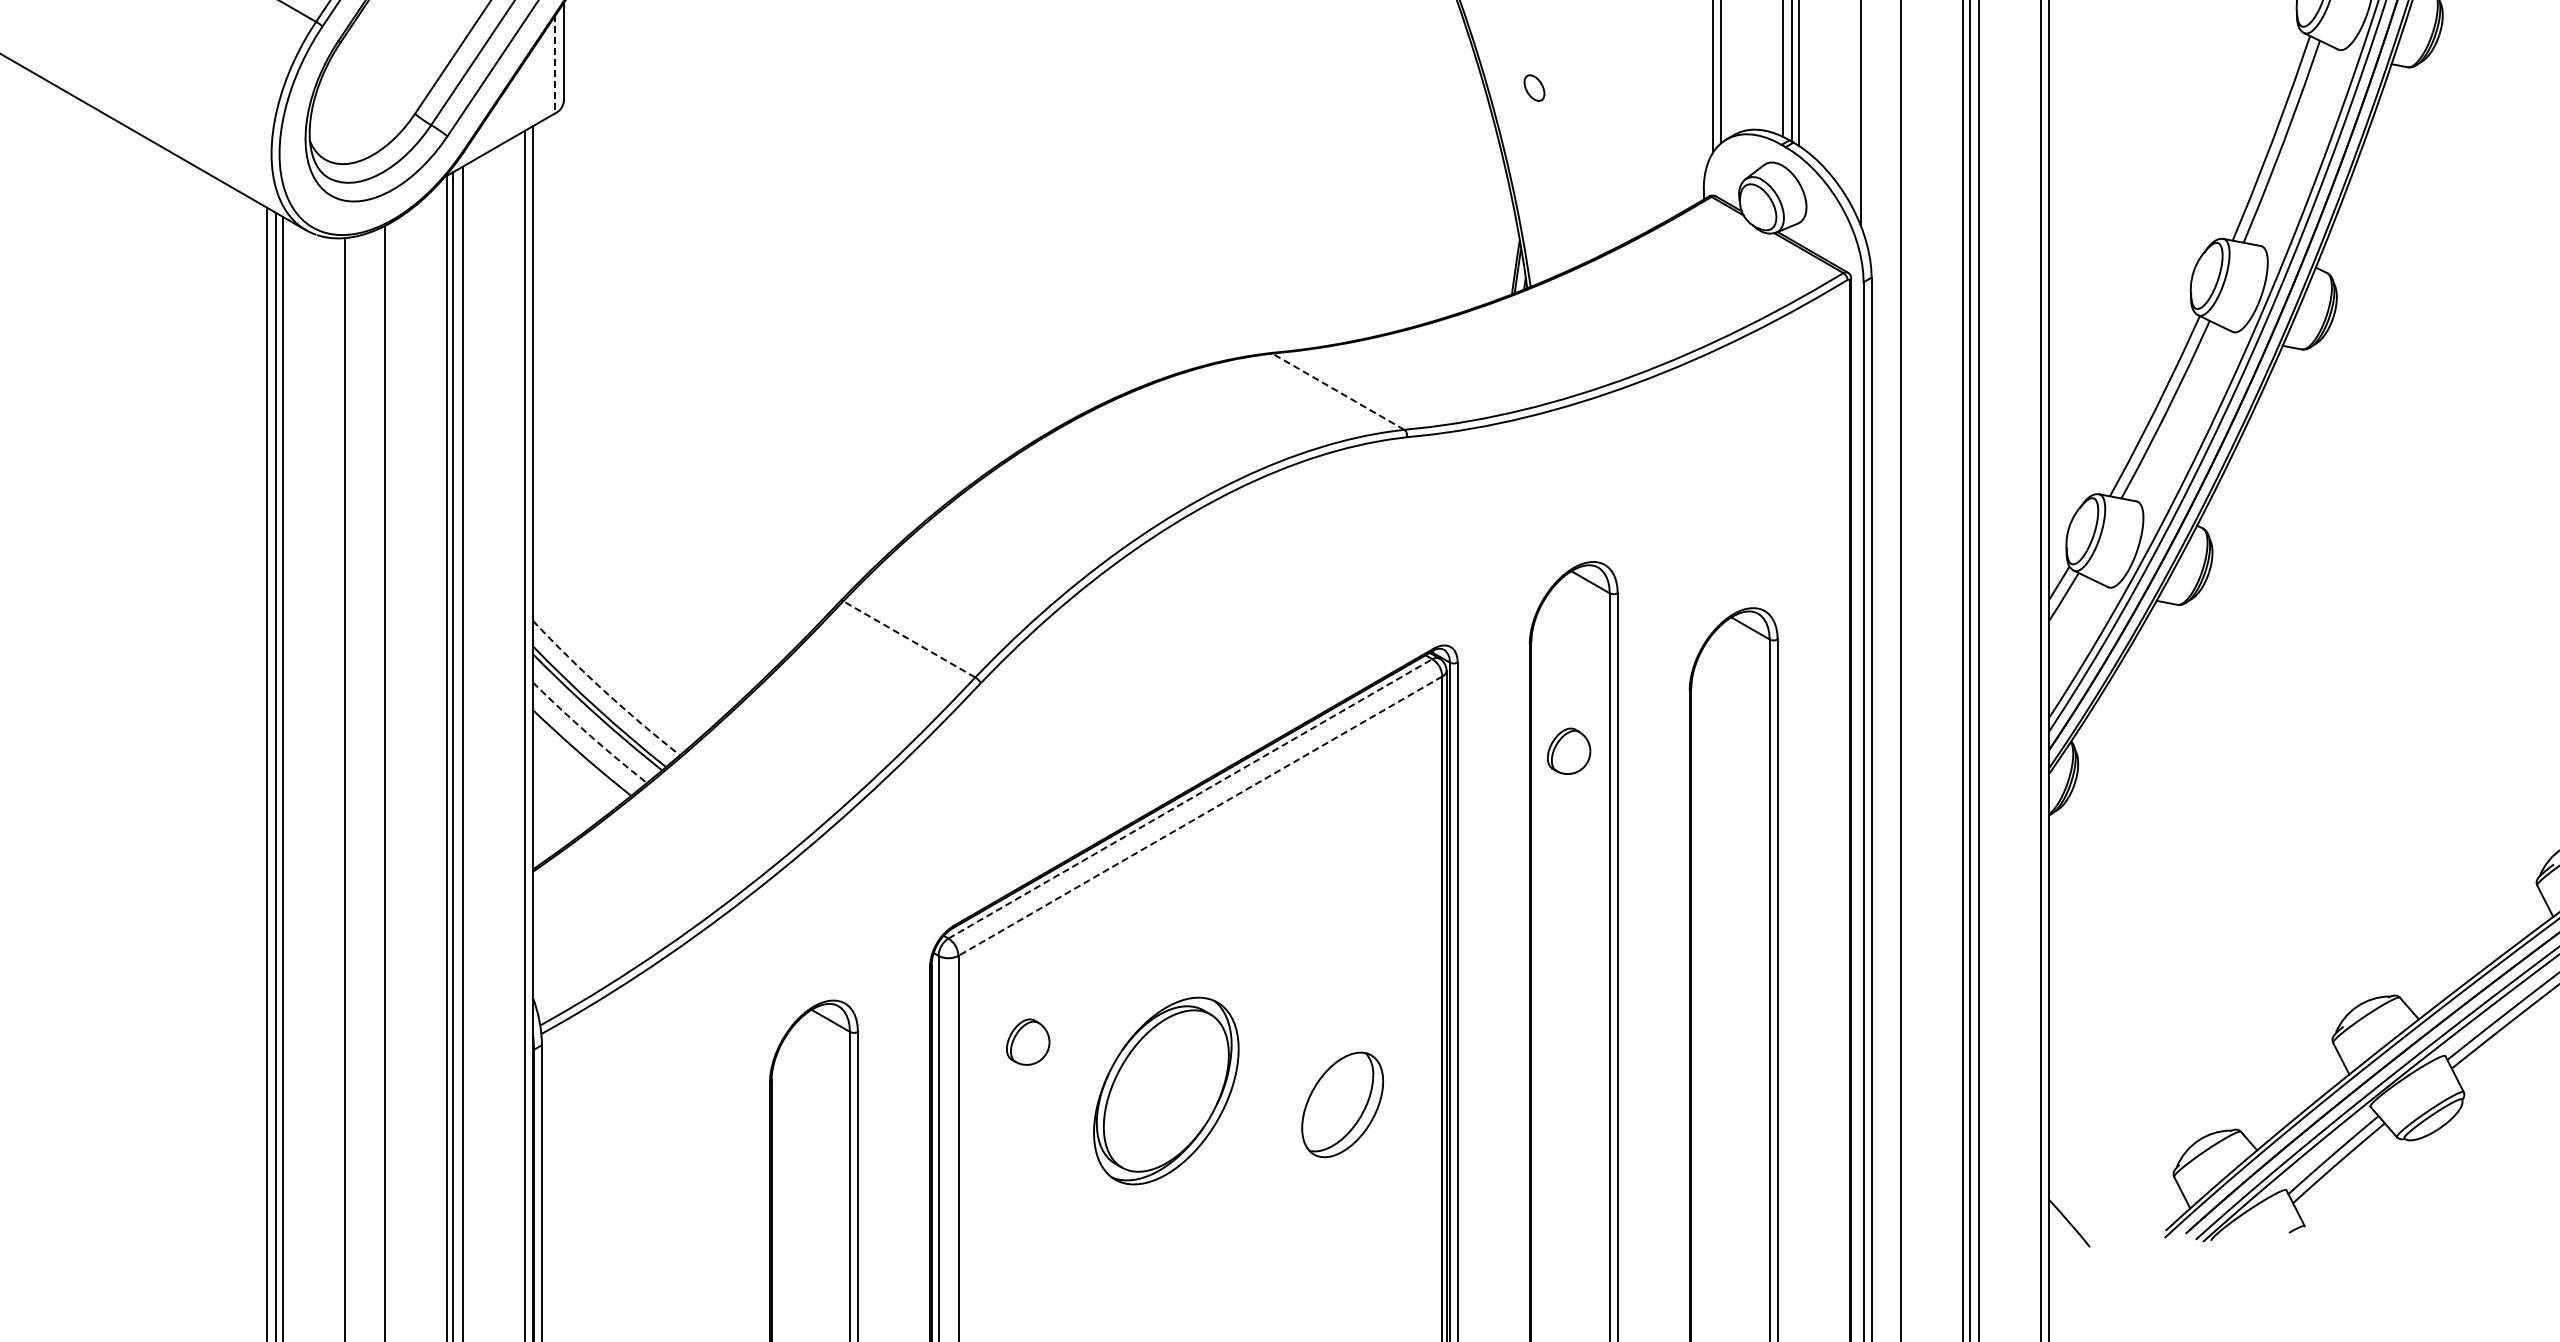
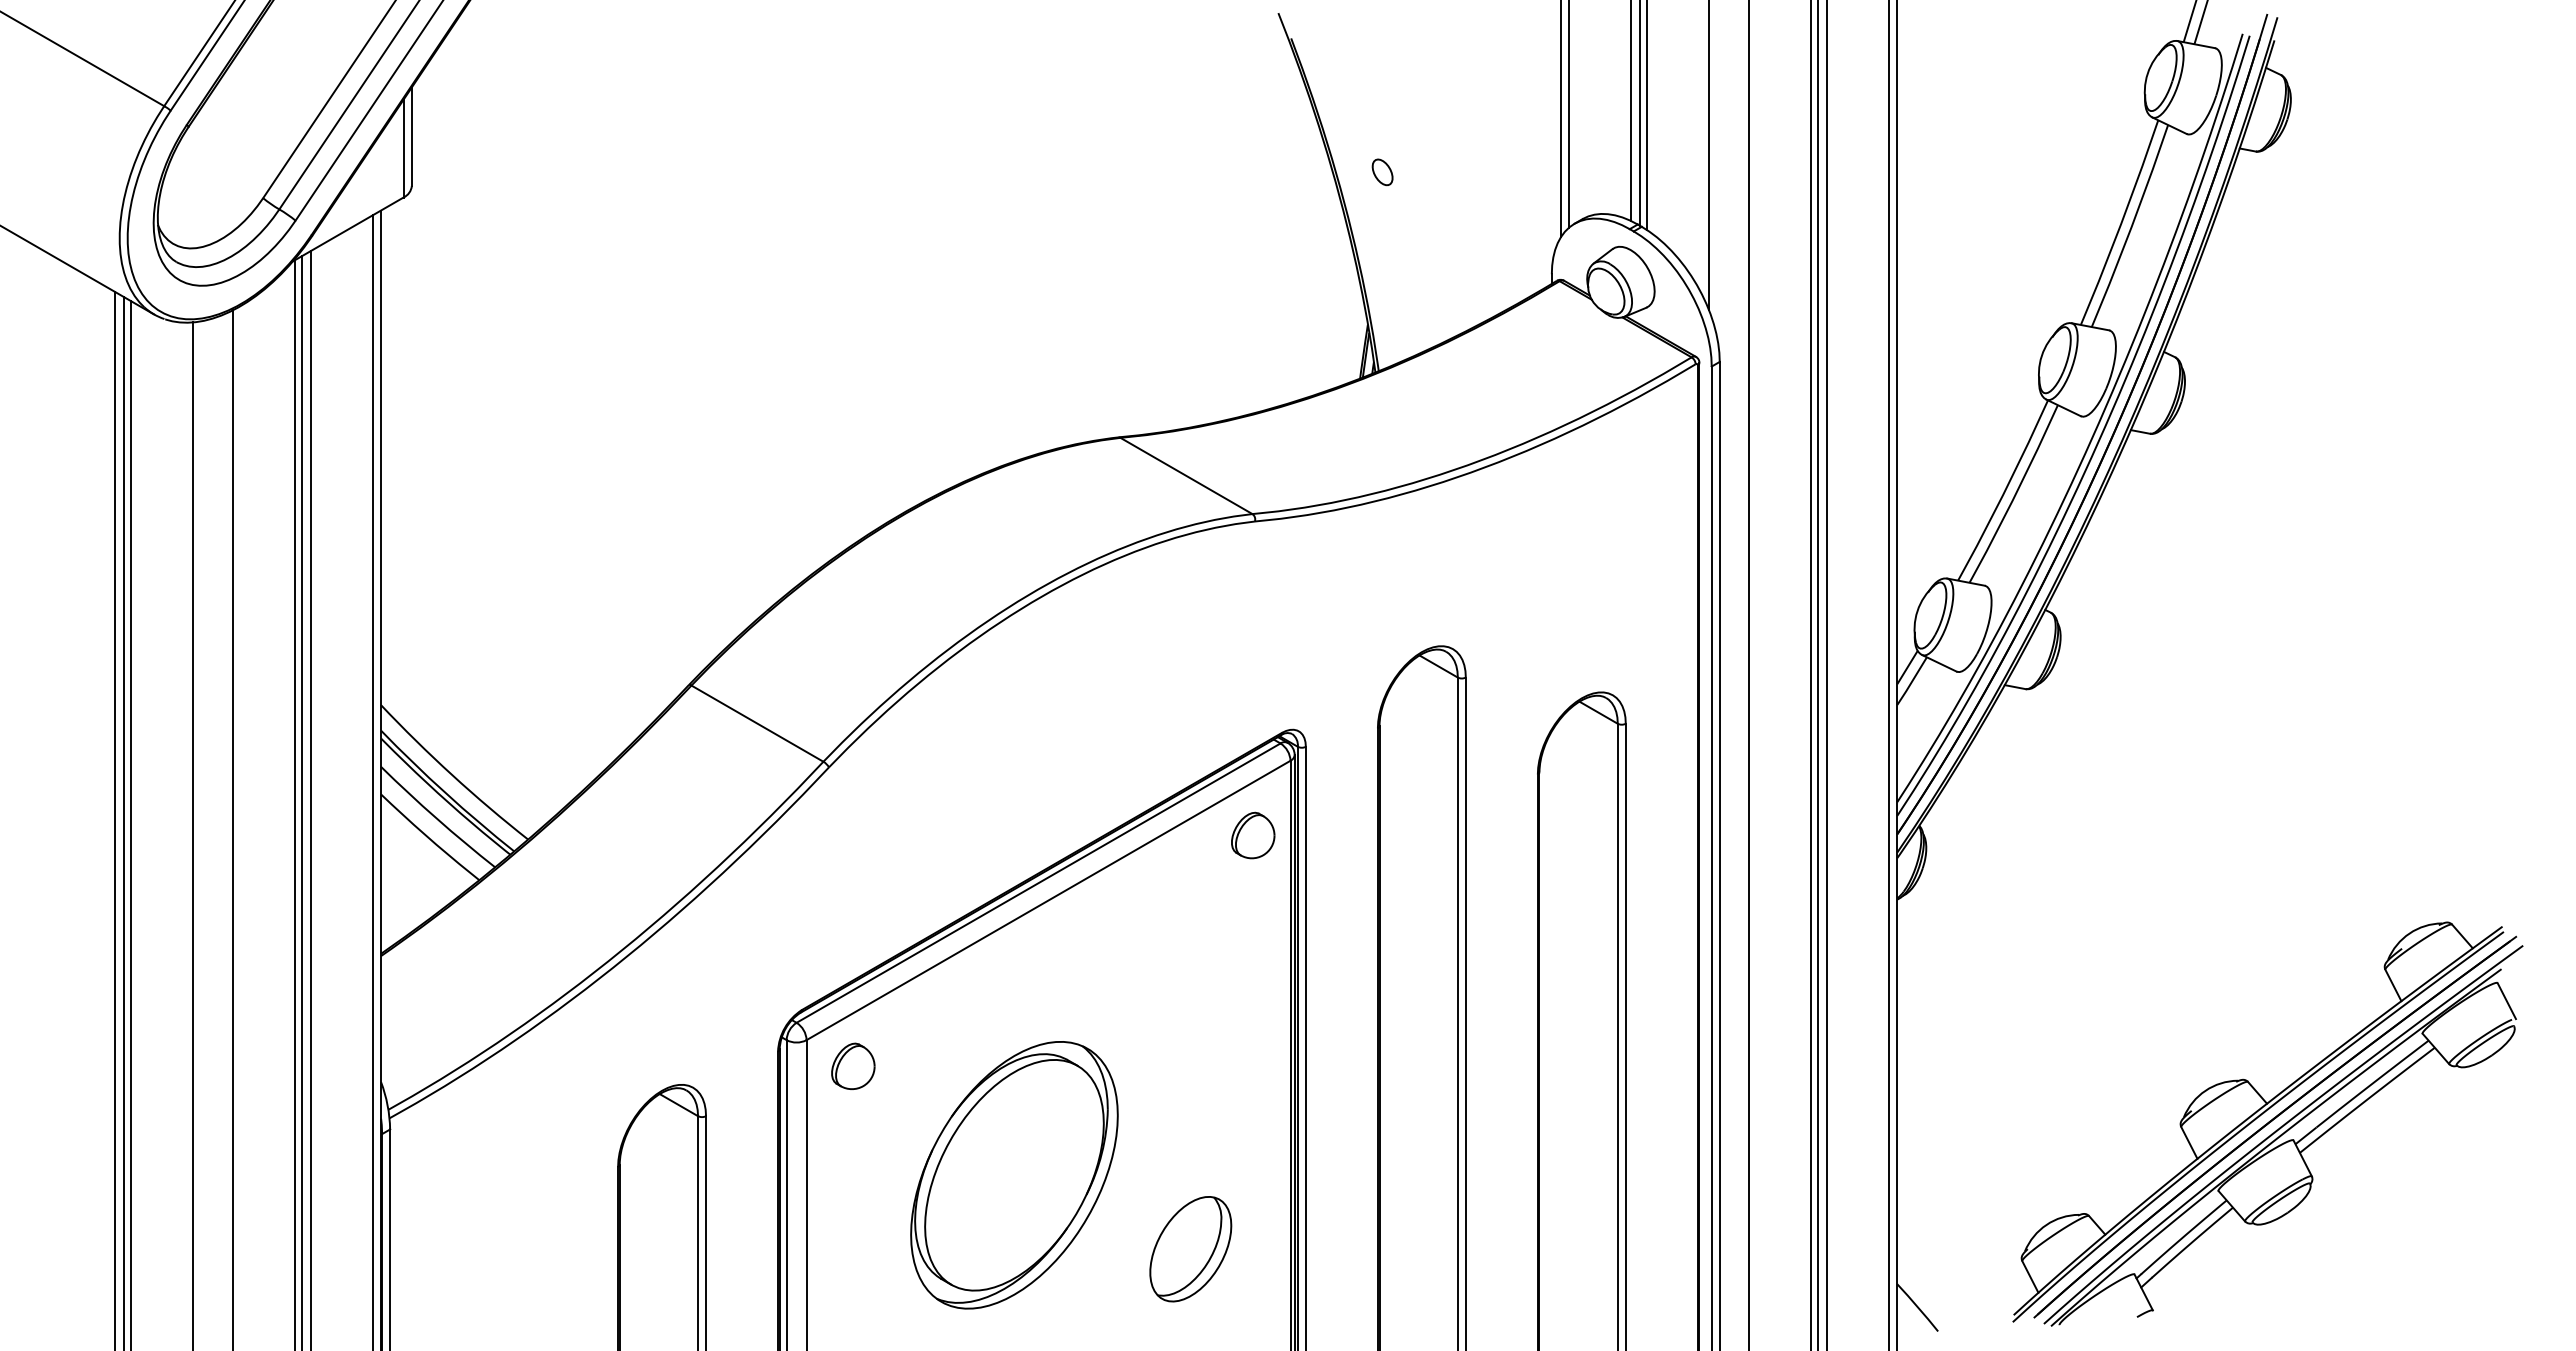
line: (555, 64) -> (403, 148), dashed -> solid
line: (1338, 391) -> (1186, 475), dashed -> solid
line: (909, 639) -> (757, 723), dashed -> solid
arc: (604, 691) -> (452, 775), dashed -> solid
arc: (588, 734) -> (436, 818), dashed -> solid
part: (1569, 751) -> (1253, 835), moved
line: (1191, 798) -> (1039, 882), dashed -> solid
line: (1200, 816) -> (1048, 900), dashed -> solid
part: (1028, 1041) -> (853, 1065), moved
part: (1166, 1091) -> (1014, 1175), size x1.43
part: (1342, 1105) -> (1190, 1249), moved

